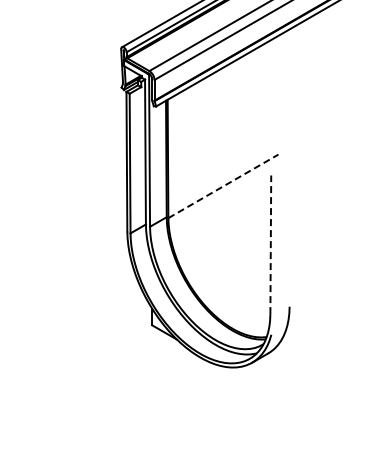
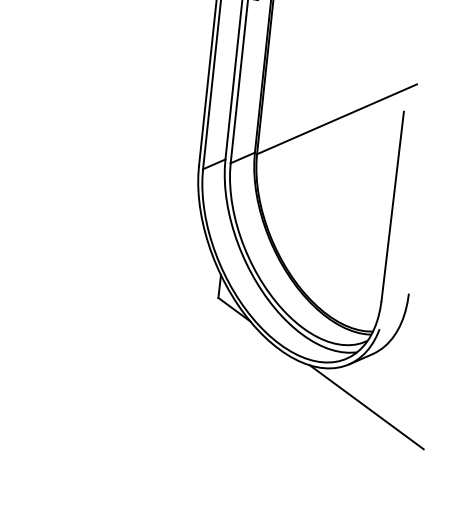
line: (223, 186) -> (337, 119), dashed -> solid
line: (270, 244) -> (392, 205), dashed -> solid
line: (267, 392) -> (365, 407), added

